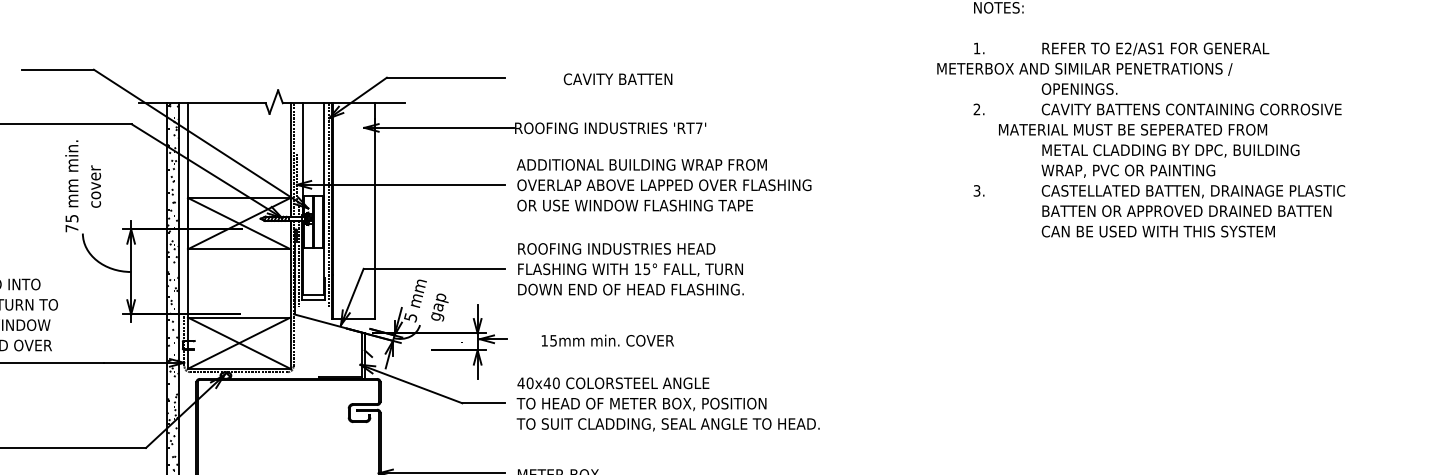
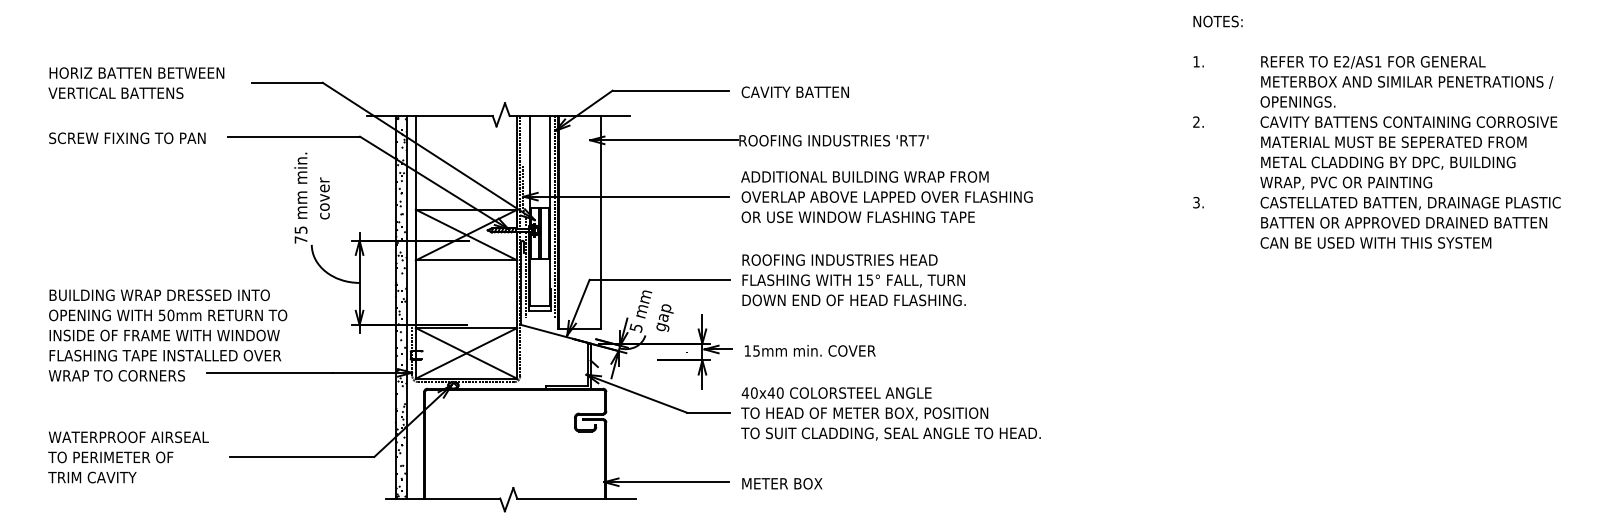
text: (1085, 69) -> (1407, 82), moved
text: (617, 78) -> (794, 91), moved
text: (1132, 129) -> (1393, 141), moved
text: (607, 340) -> (809, 350), moved

